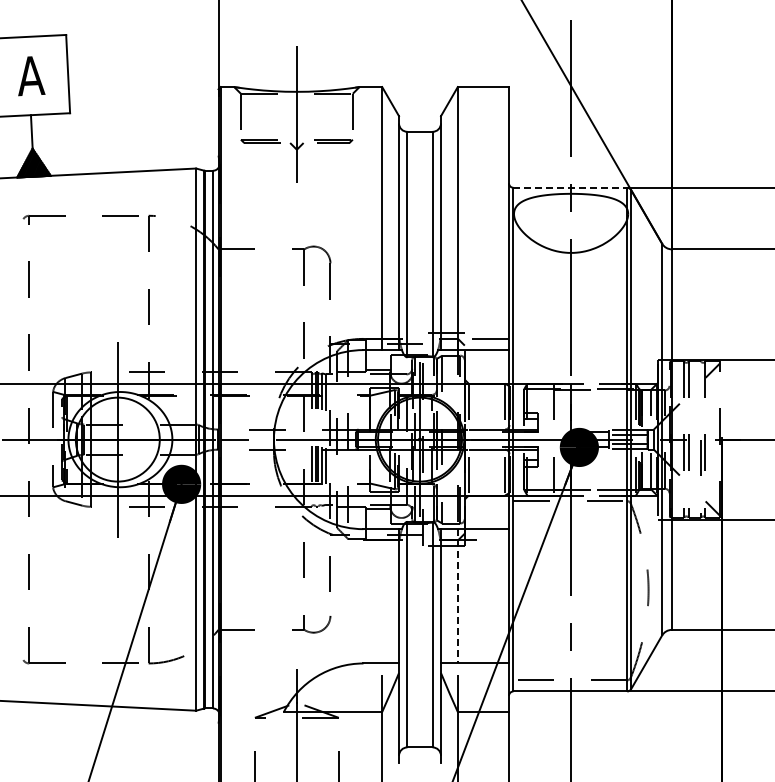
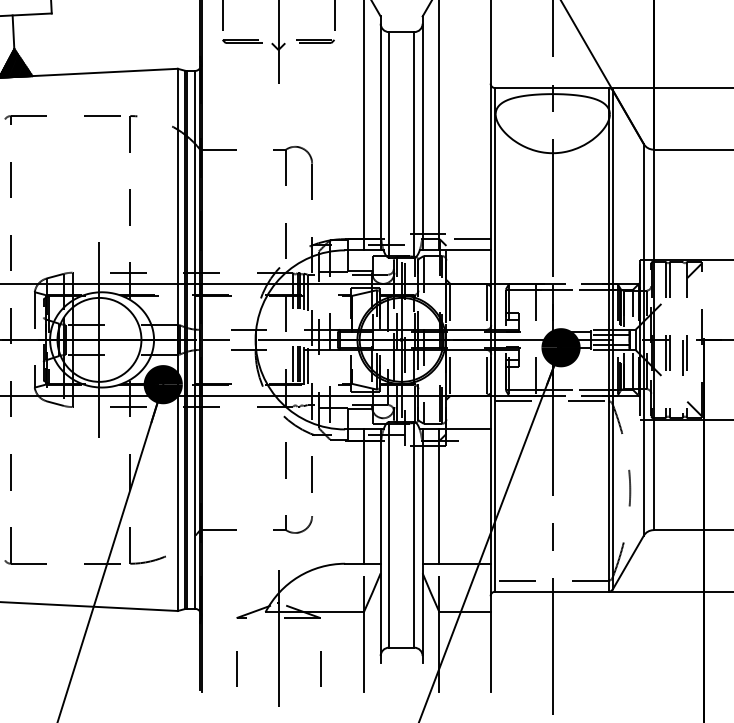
line: (570, 187) -> (552, 87), dashed -> solid
line: (382, 596) -> (364, 496), added
line: (457, 596) -> (439, 496), dashed -> solid

